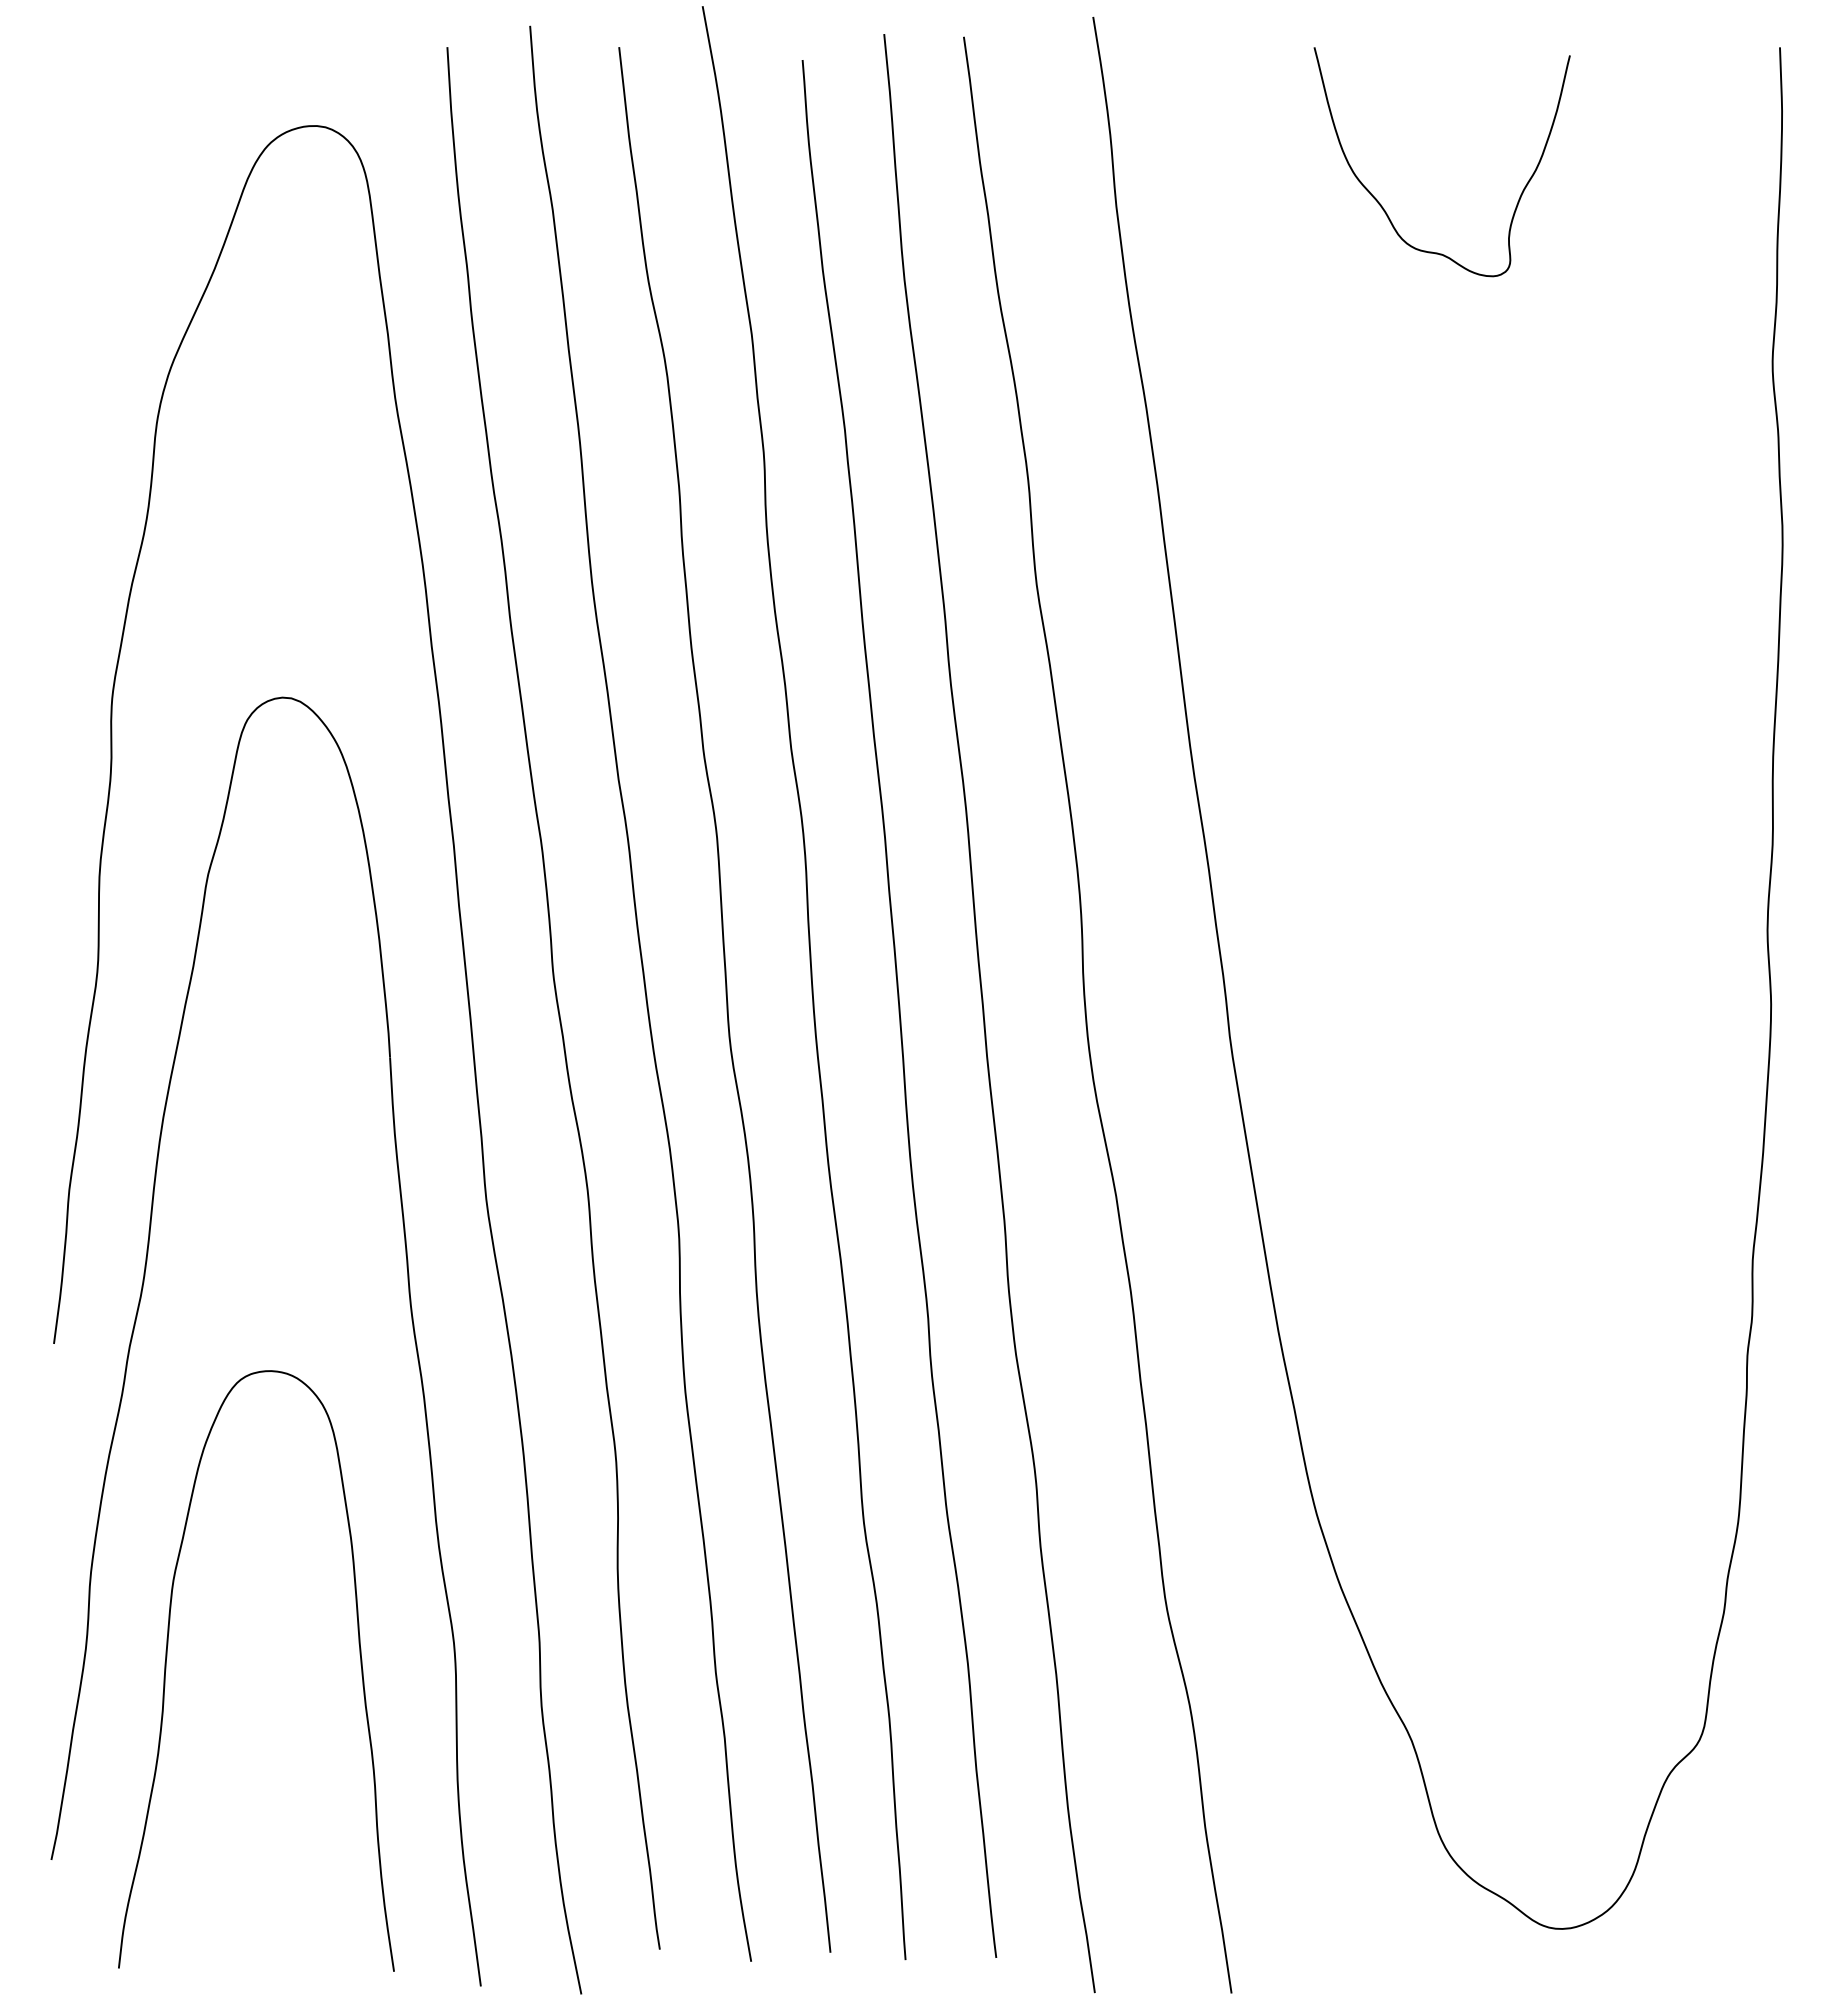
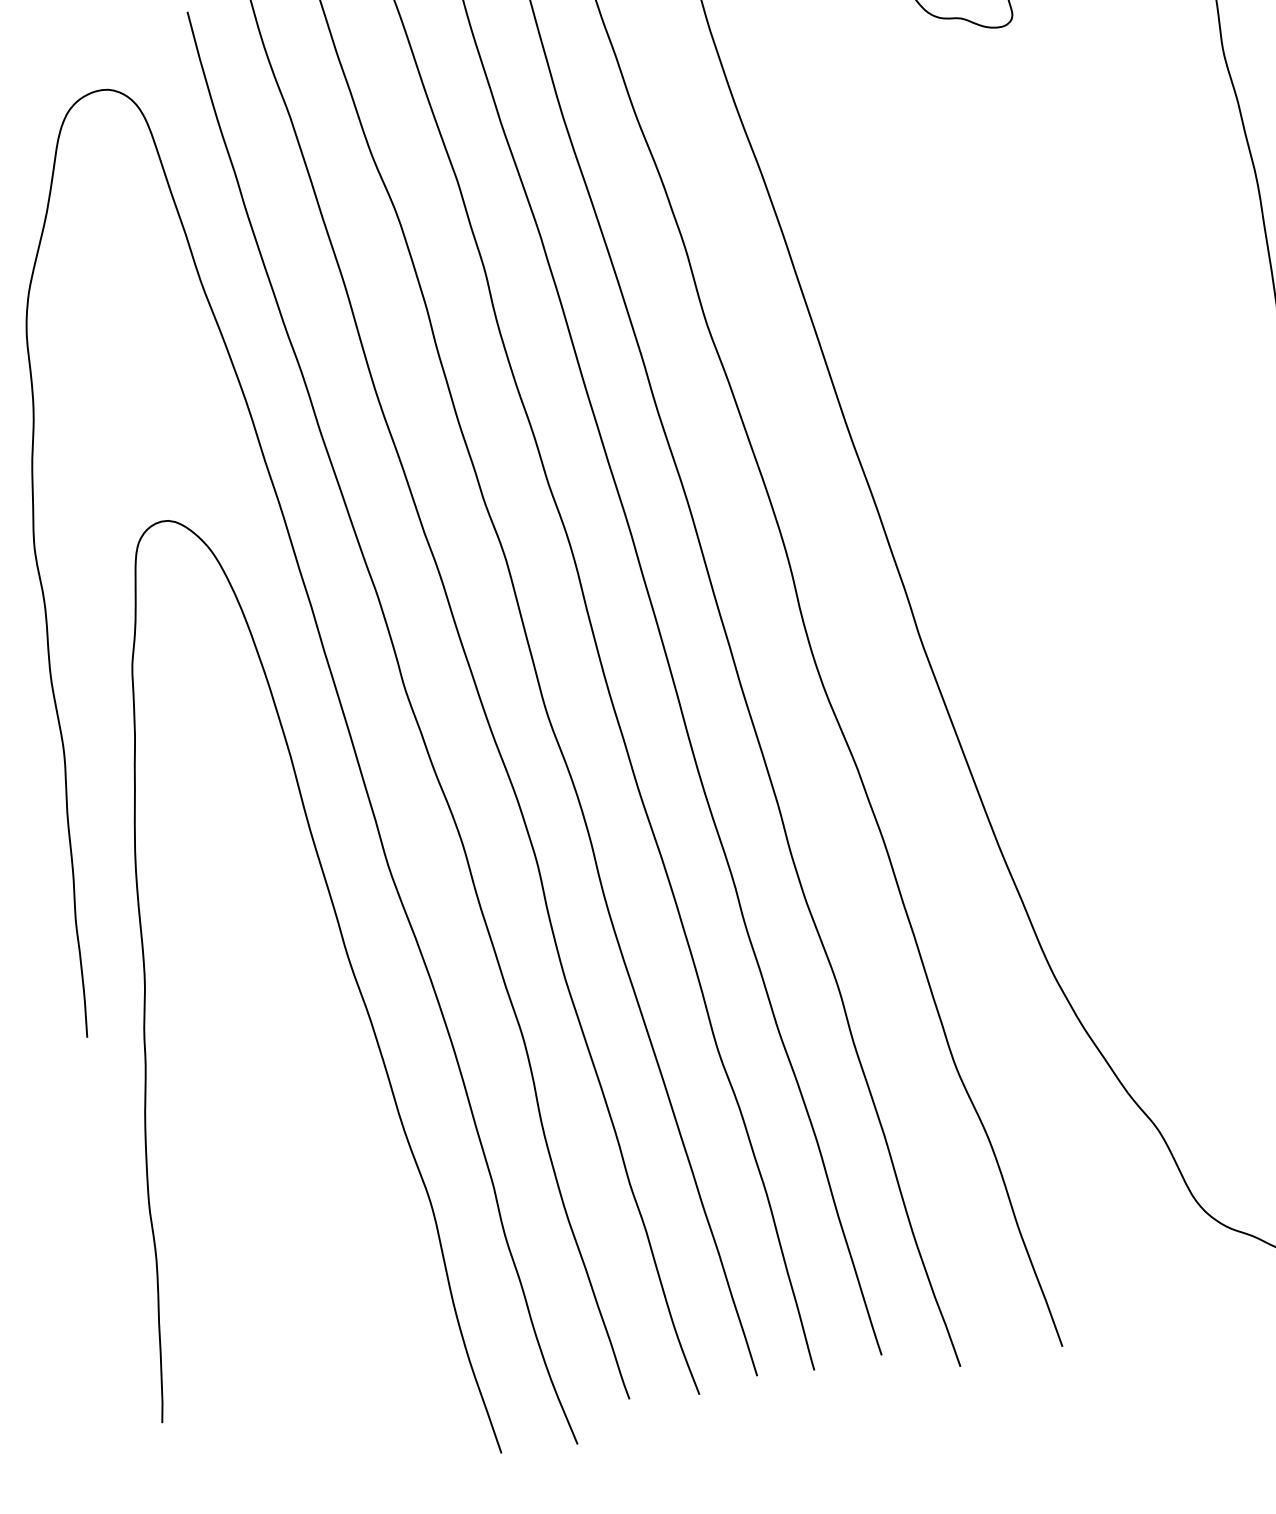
curve: (167, 1657) -> (218, 1254), removed

